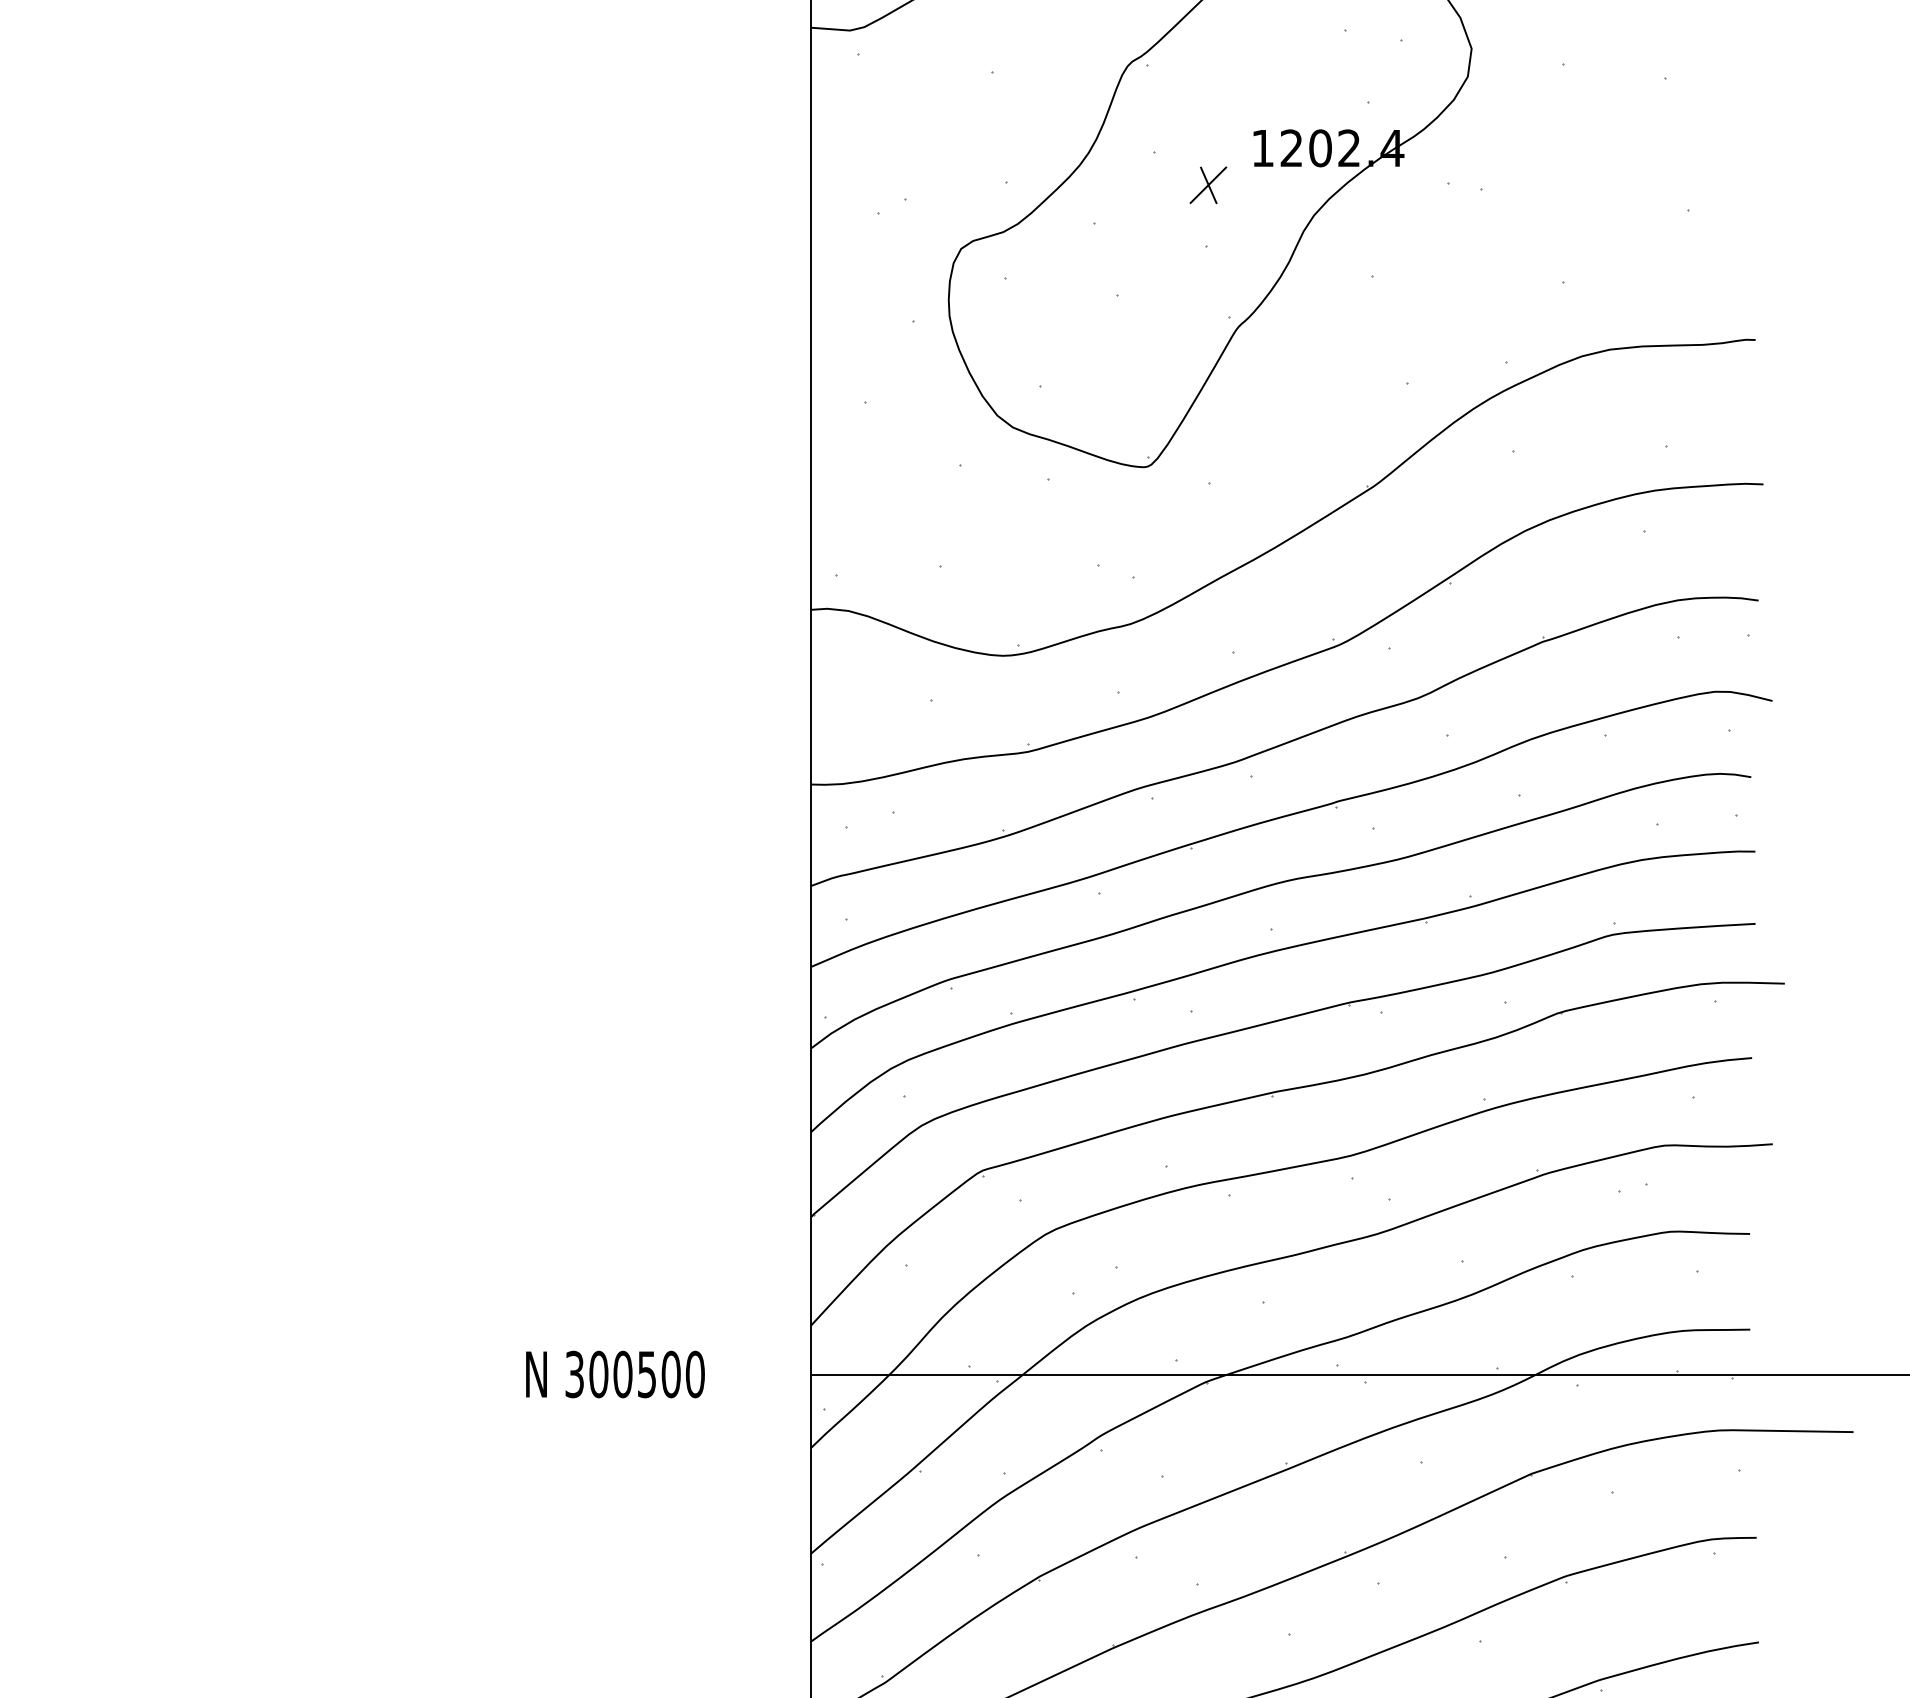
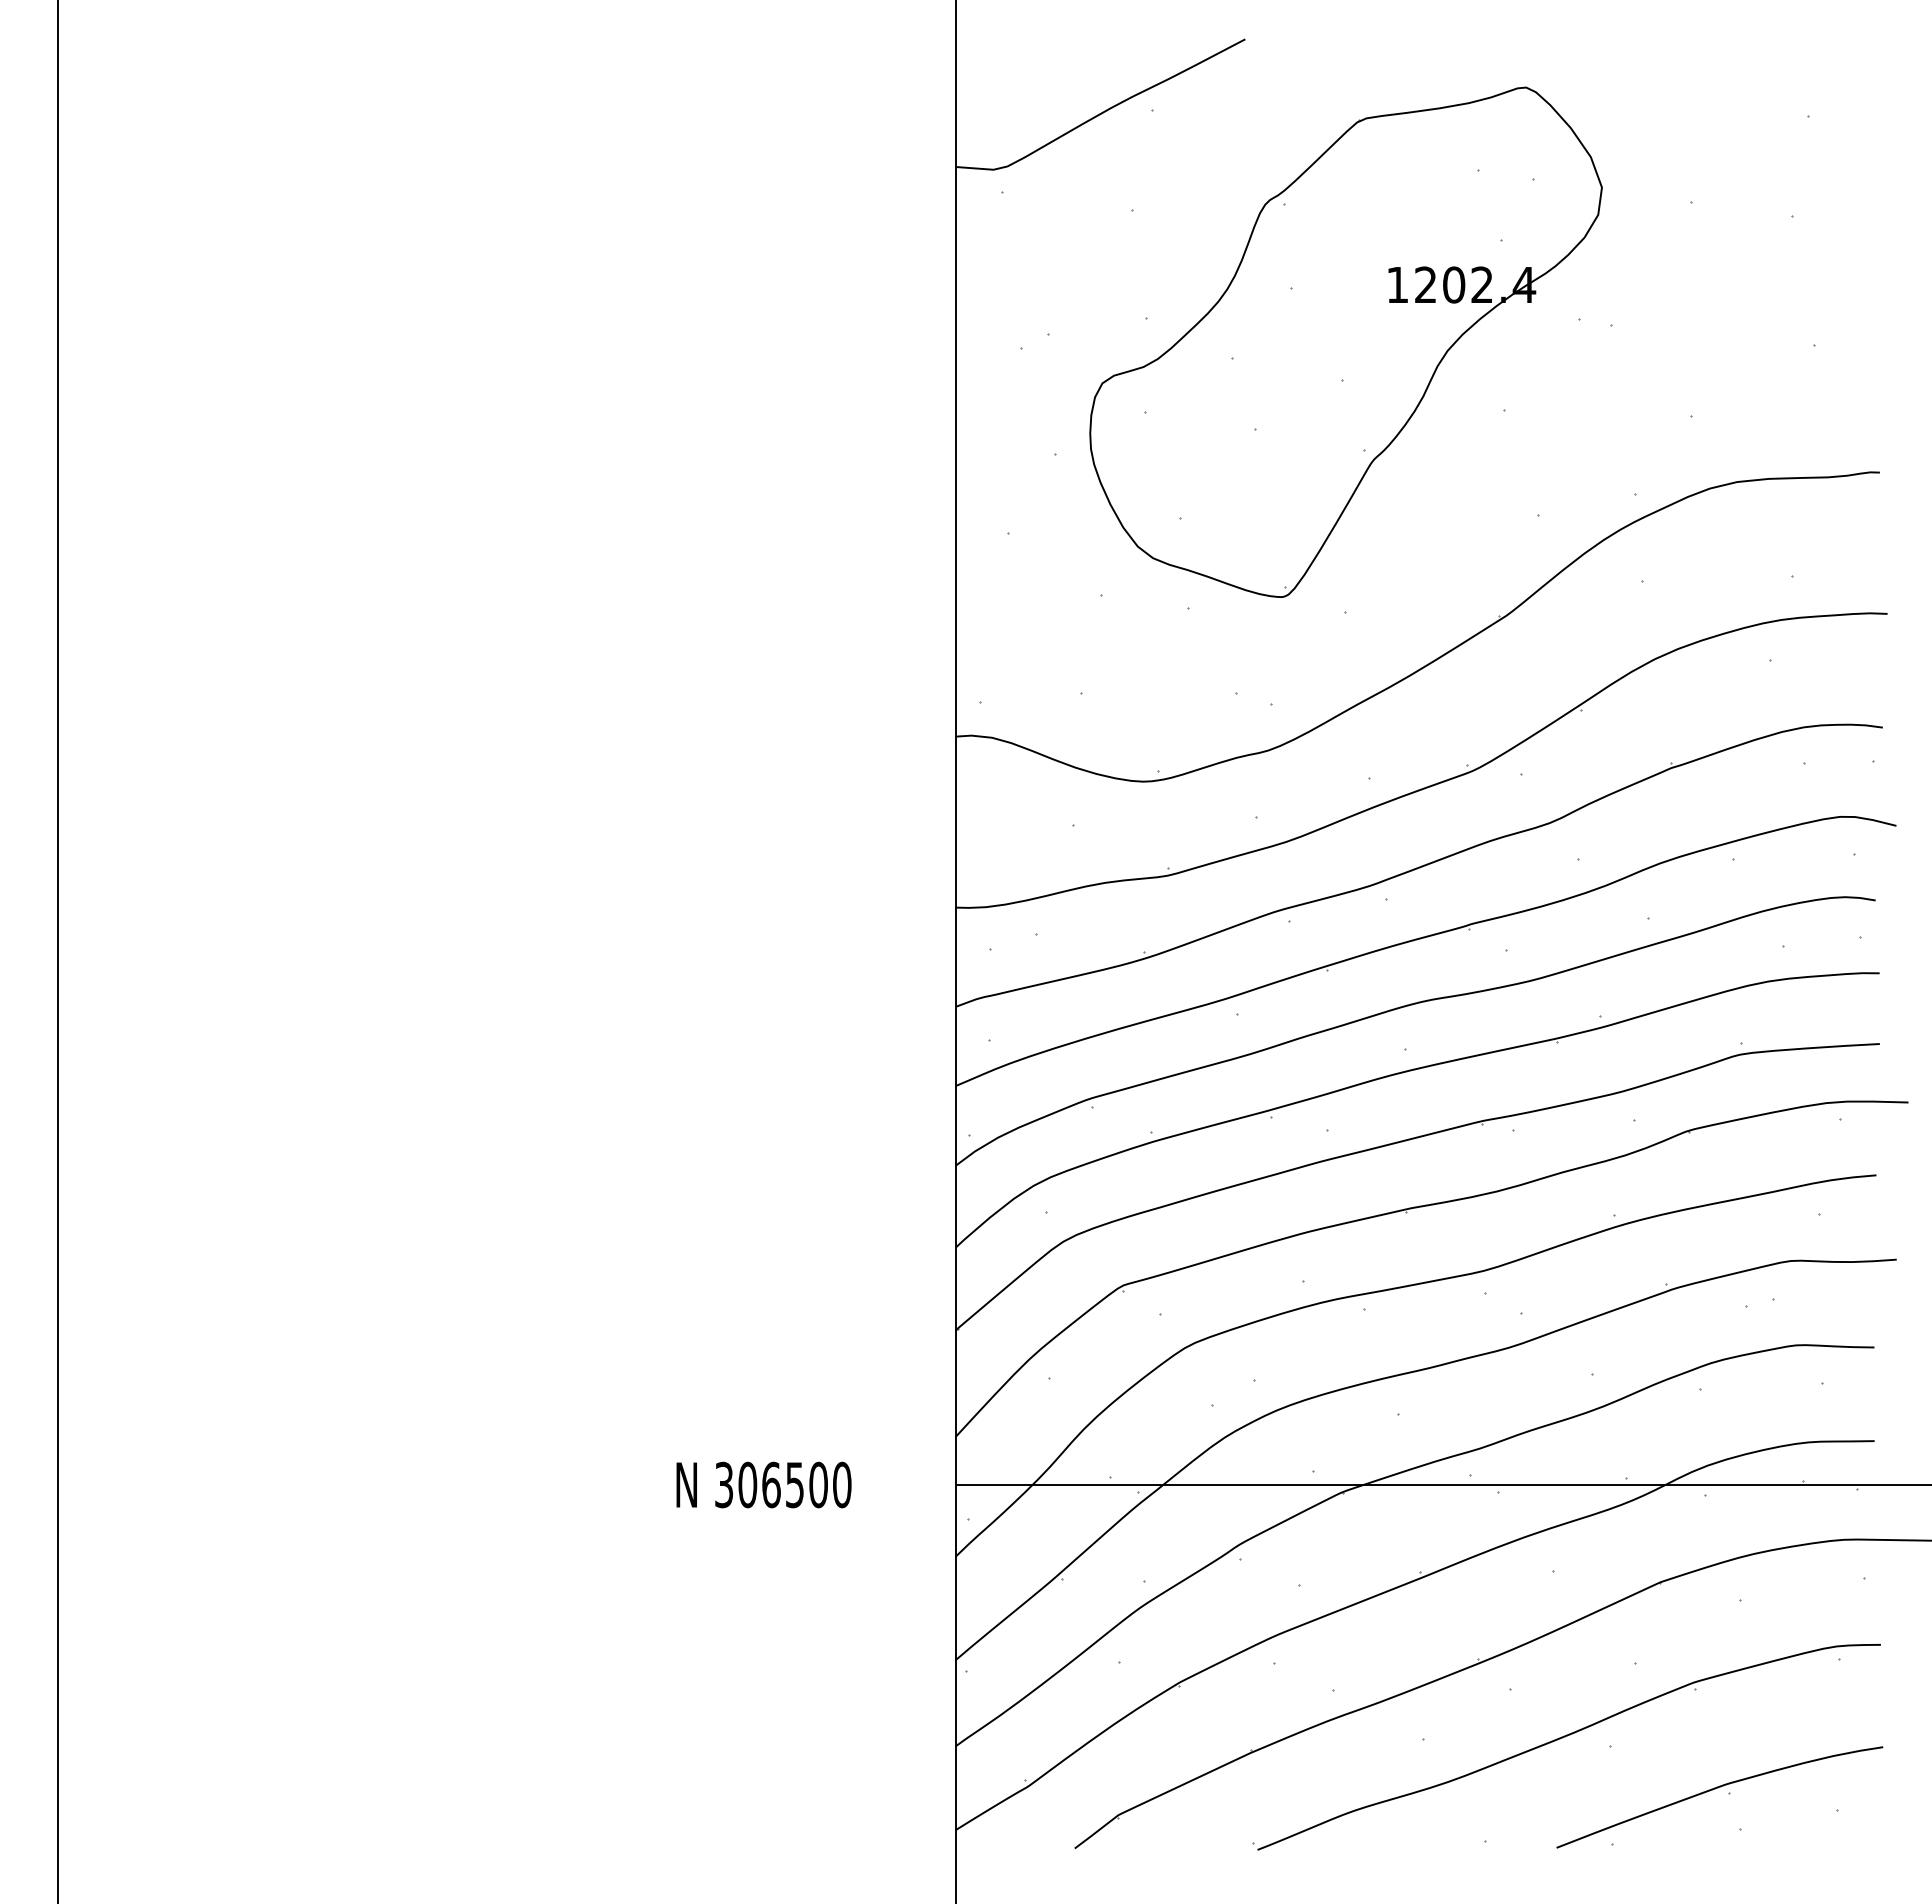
part: (1207, 184) -> (1343, 320), removed
text: (623, 1373) -> (771, 1484), 300500 -> 306500

